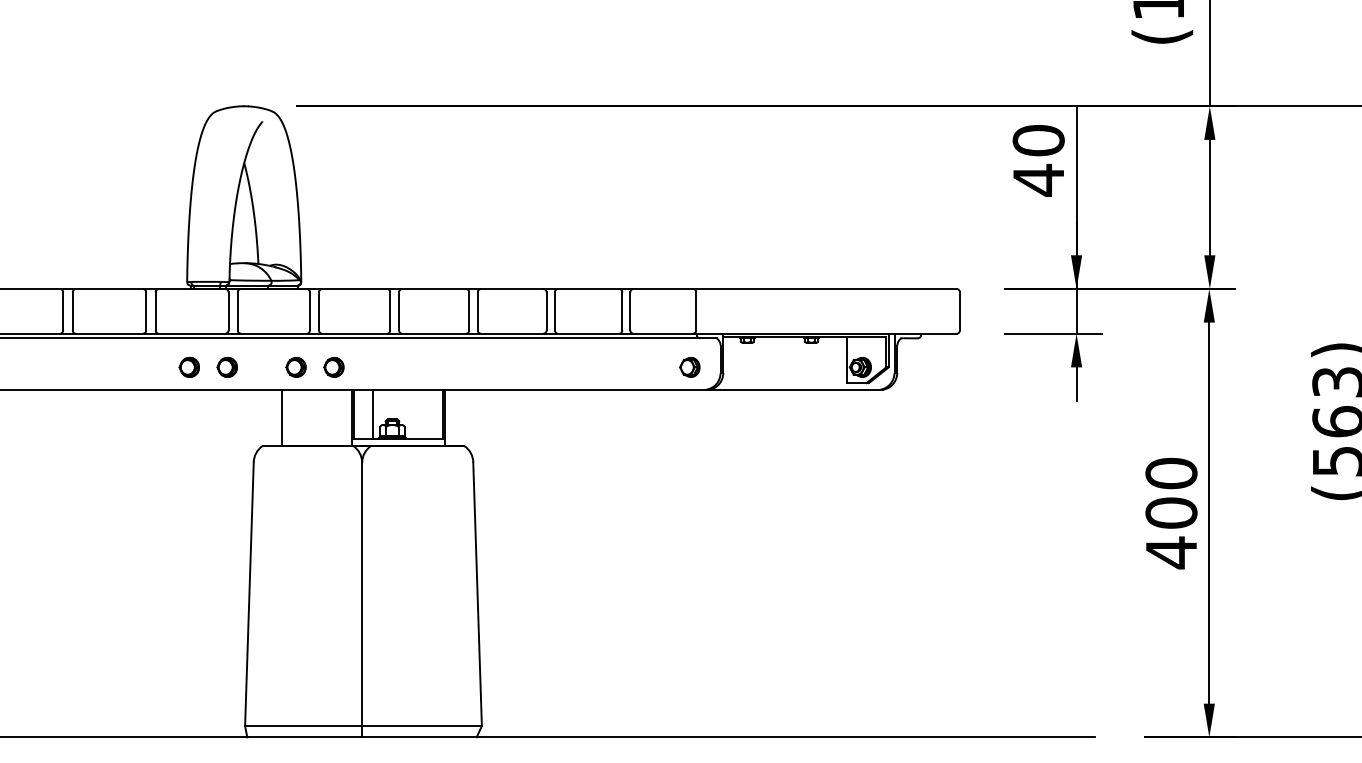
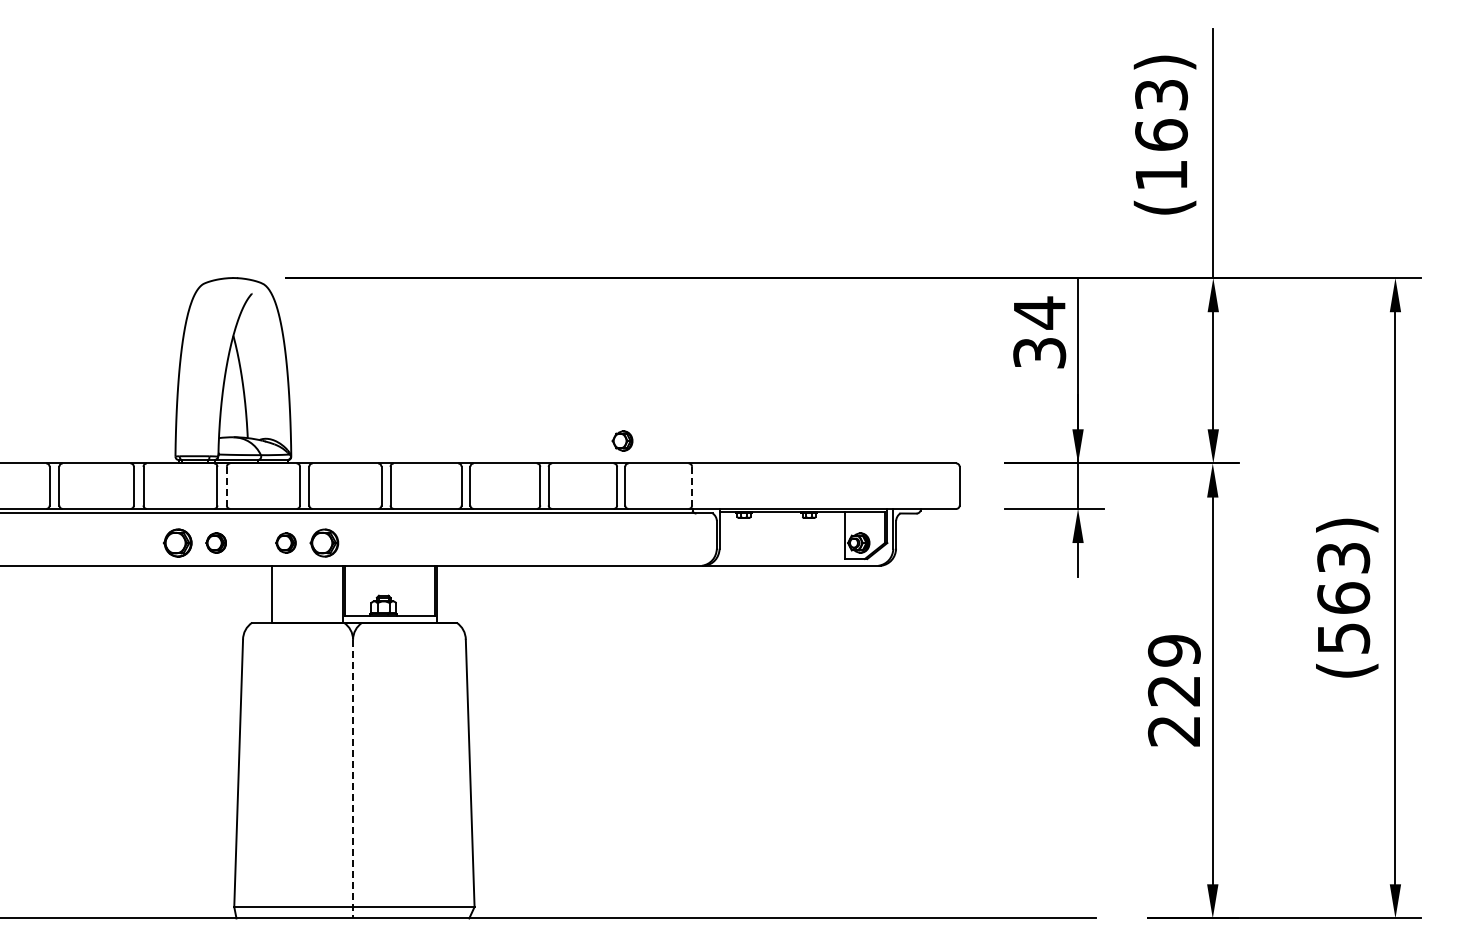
text: (1038, 160) -> (1039, 333), 40 -> 34
line: (237, 311) -> (226, 486), solid -> dashed
line: (696, 311) -> (692, 486), solid -> dashed
part: (189, 366) -> (177, 542), size x1.4
part: (334, 366) -> (324, 542), size x1.4
part: (689, 366) -> (622, 440), moved
line: (372, 414) -> (363, 590), removed
text: (1171, 513) -> (1174, 691), 400 -> 229
line: (362, 600) -> (353, 779), solid -> dashed

